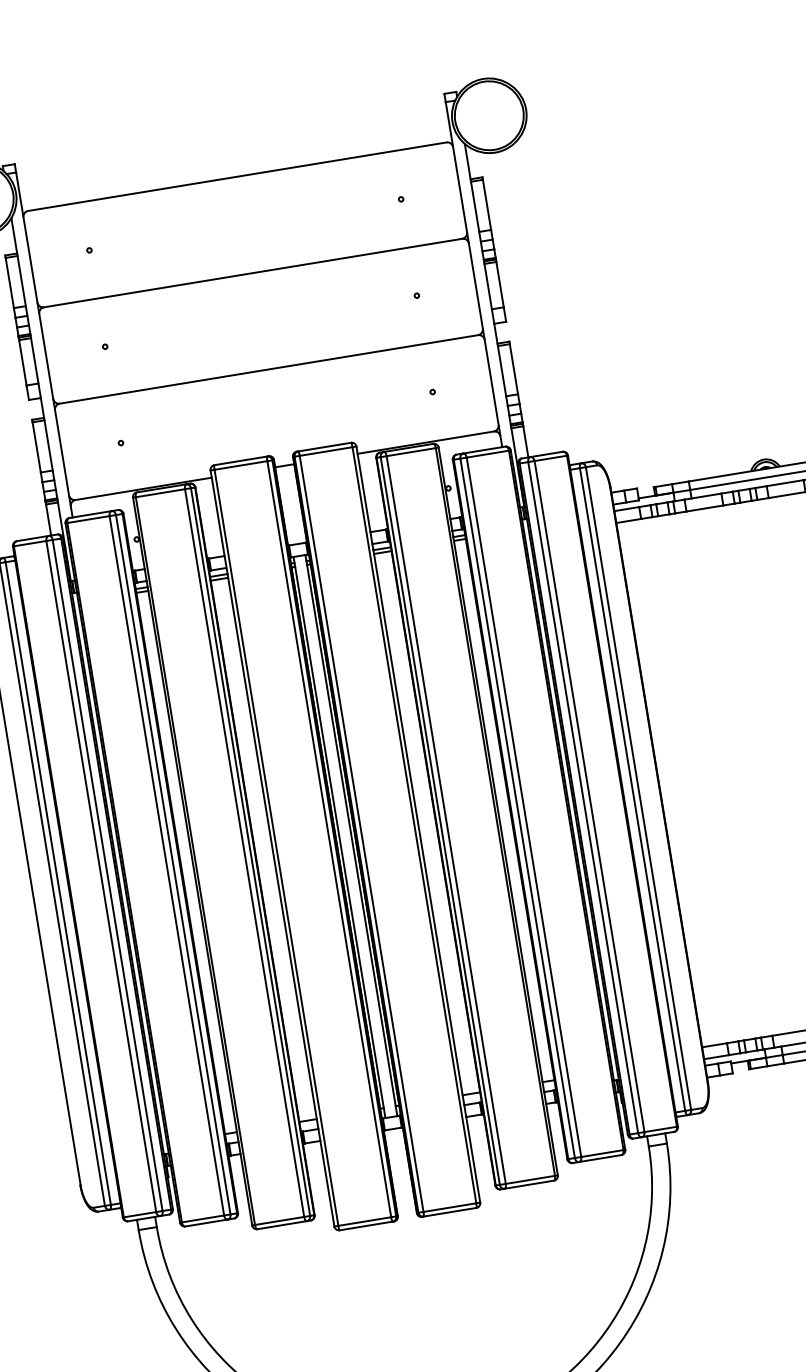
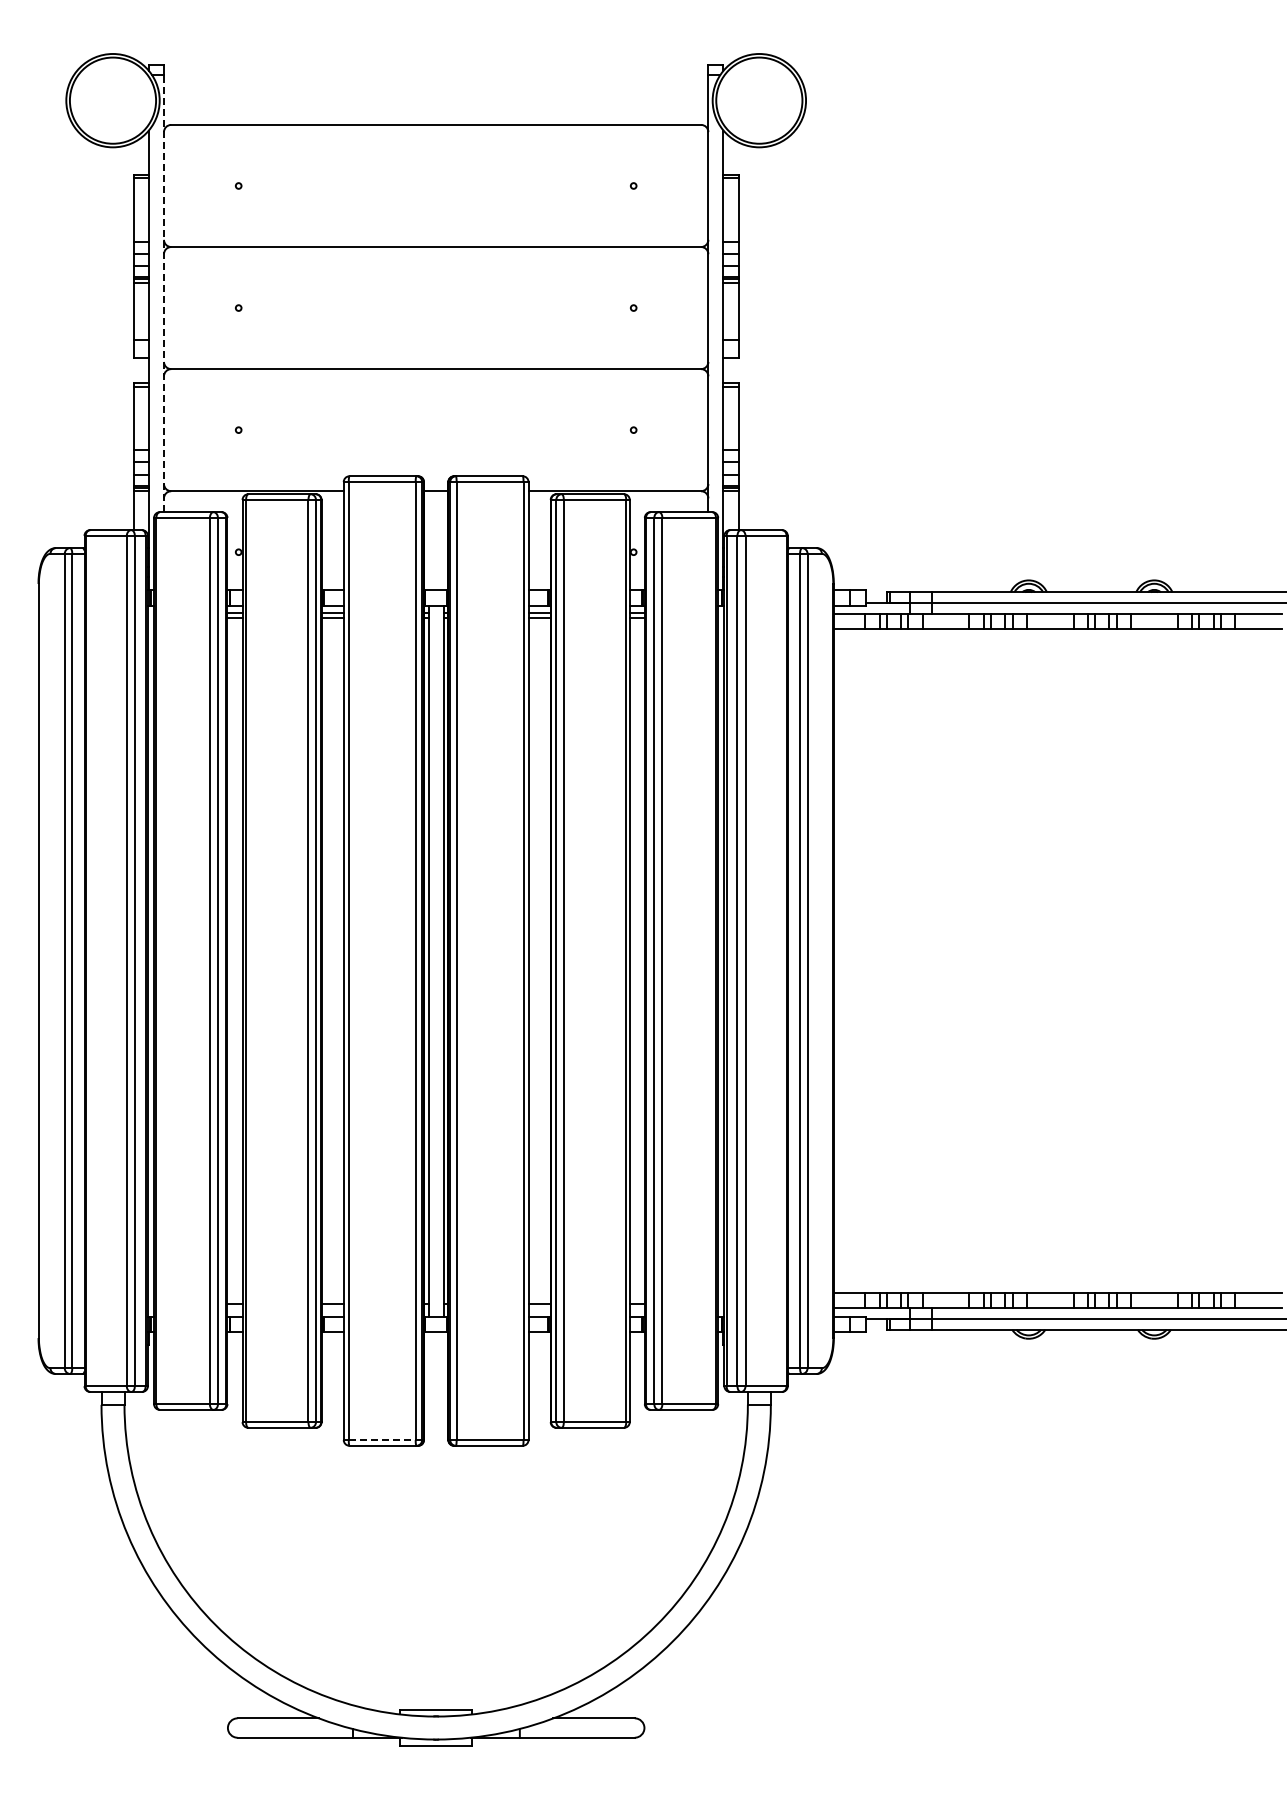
line: (44, 344) -> (164, 293), solid -> dashed
line: (365, 1221) -> (382, 1440), solid -> dashed

